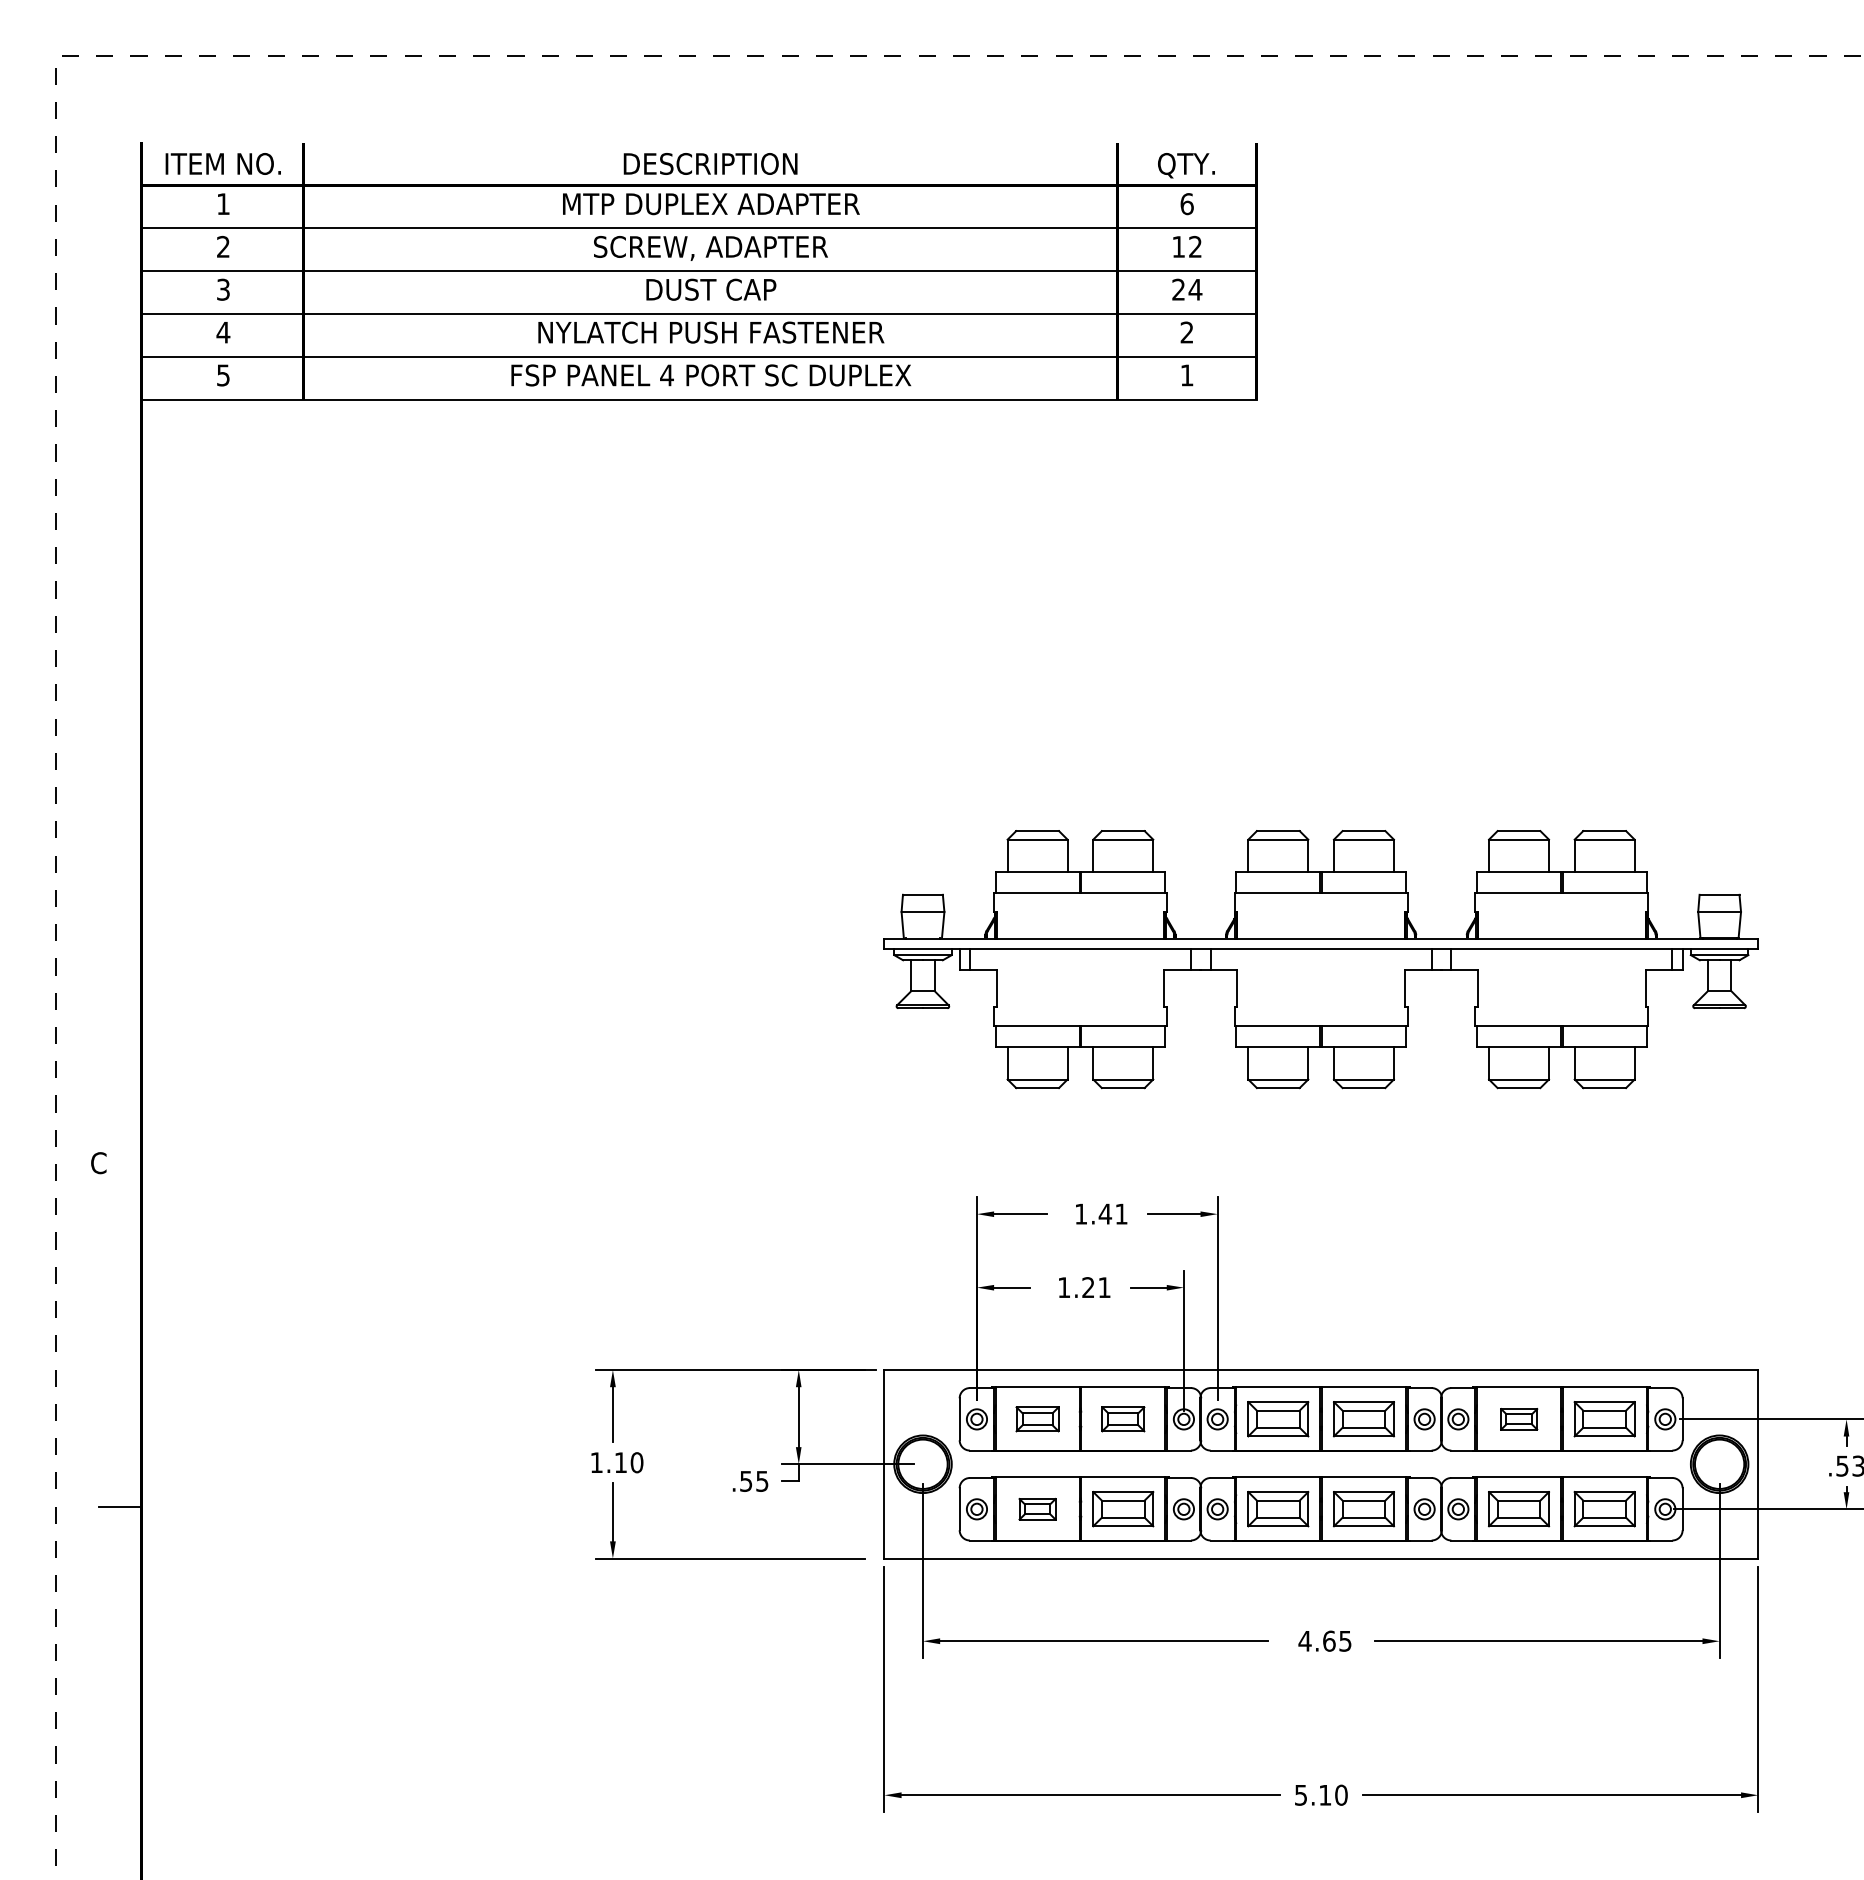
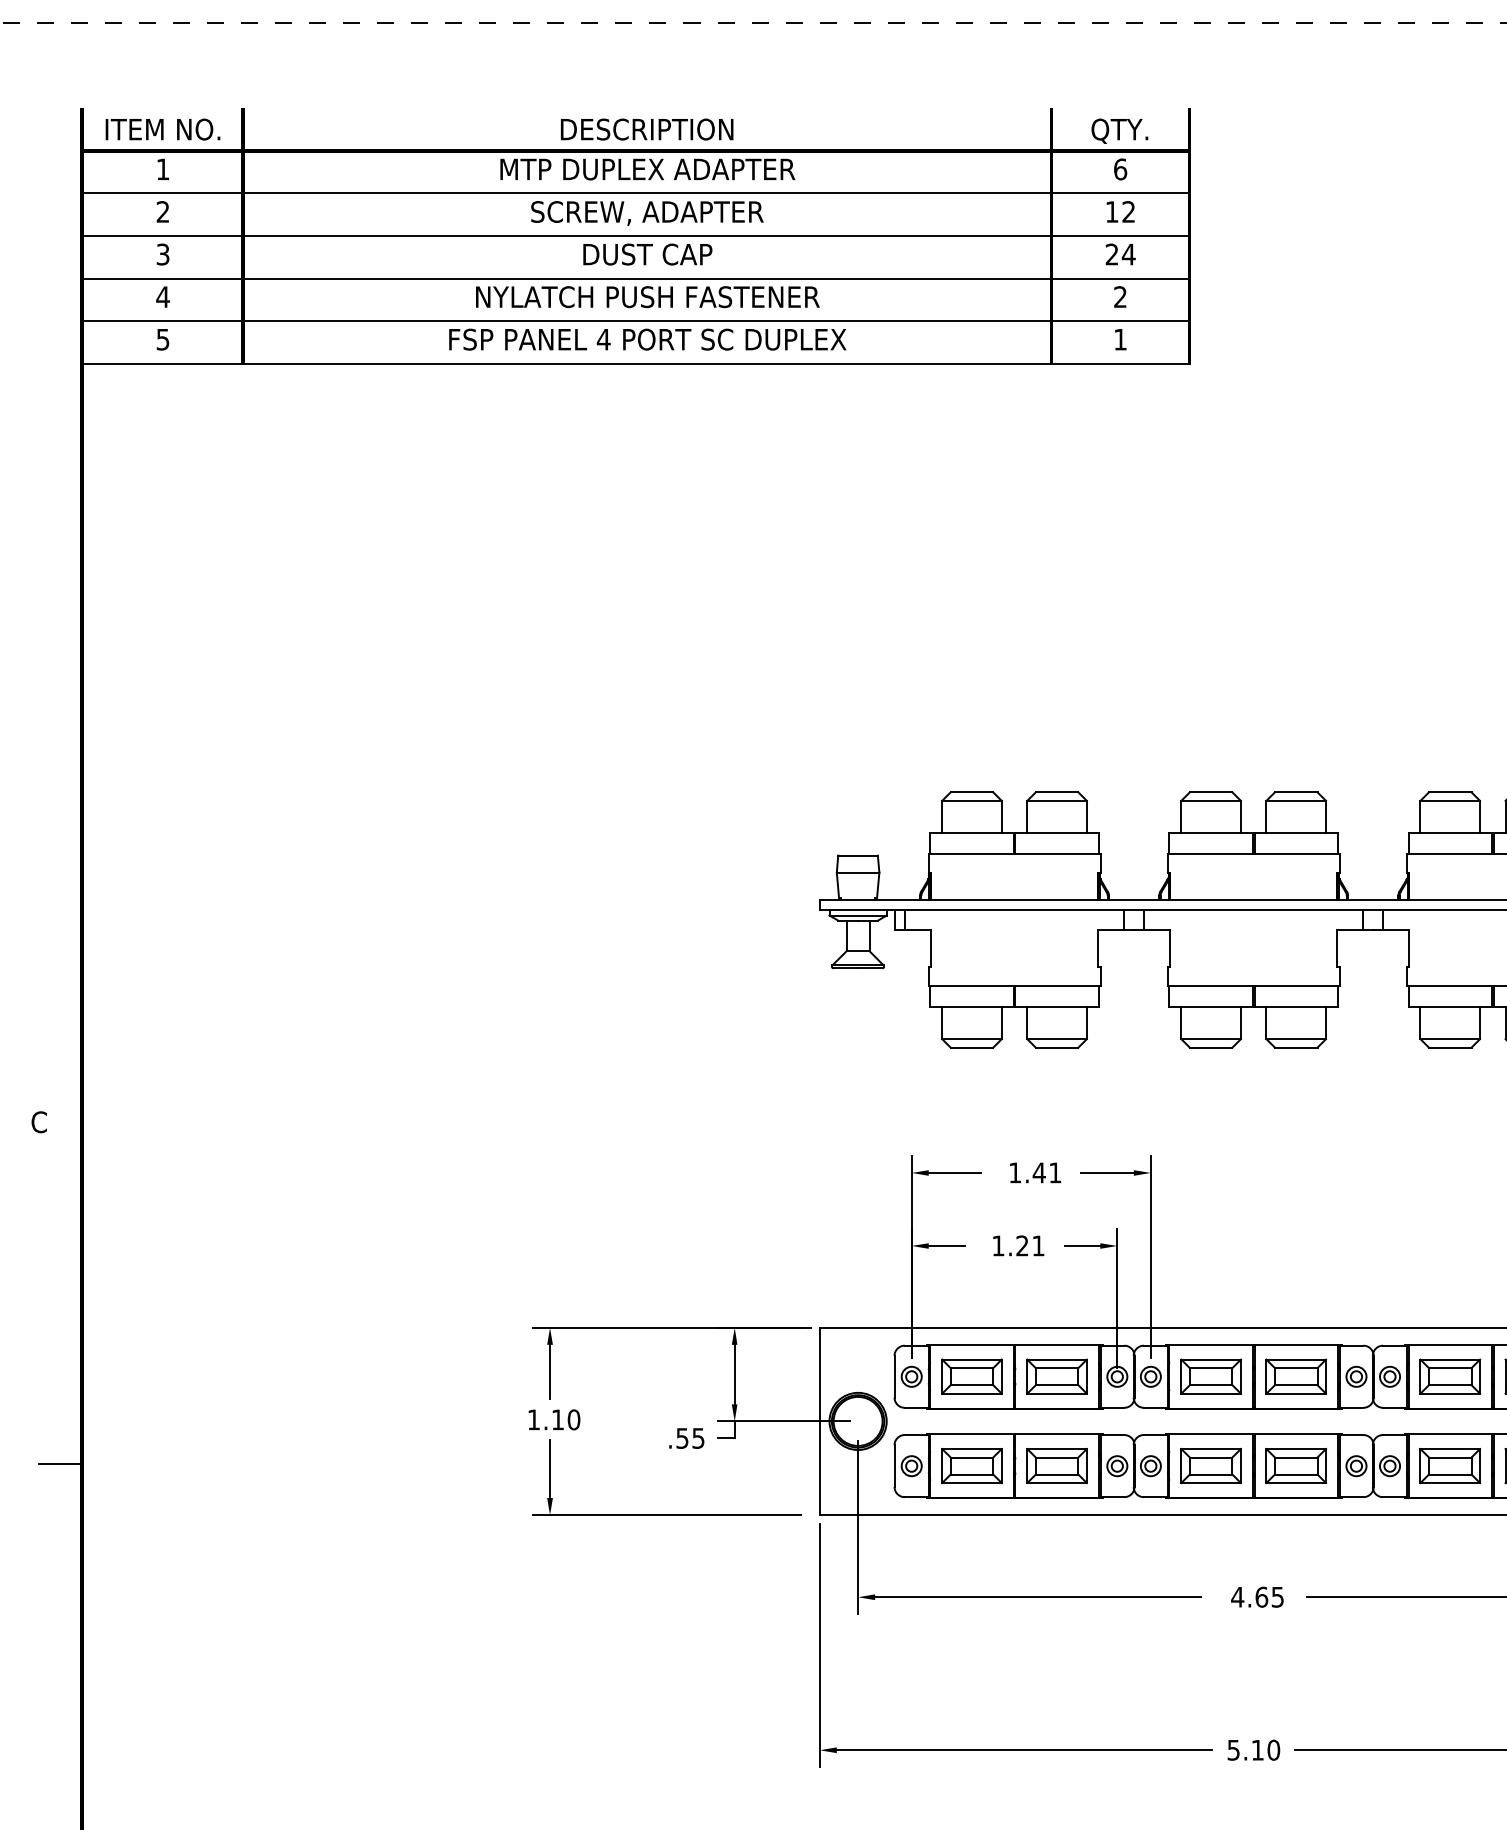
part: (1037, 1419) -> (971, 1376), size x1.43
part: (1123, 1419) -> (1057, 1376), size x1.43
part: (1519, 1419) -> (1450, 1376), size x1.67
part: (1037, 1509) -> (971, 1466), size x1.67

